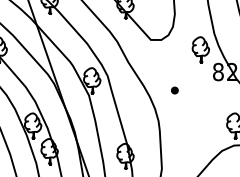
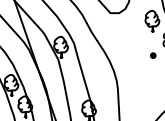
part: (174, 90) -> (152, 55), moved

